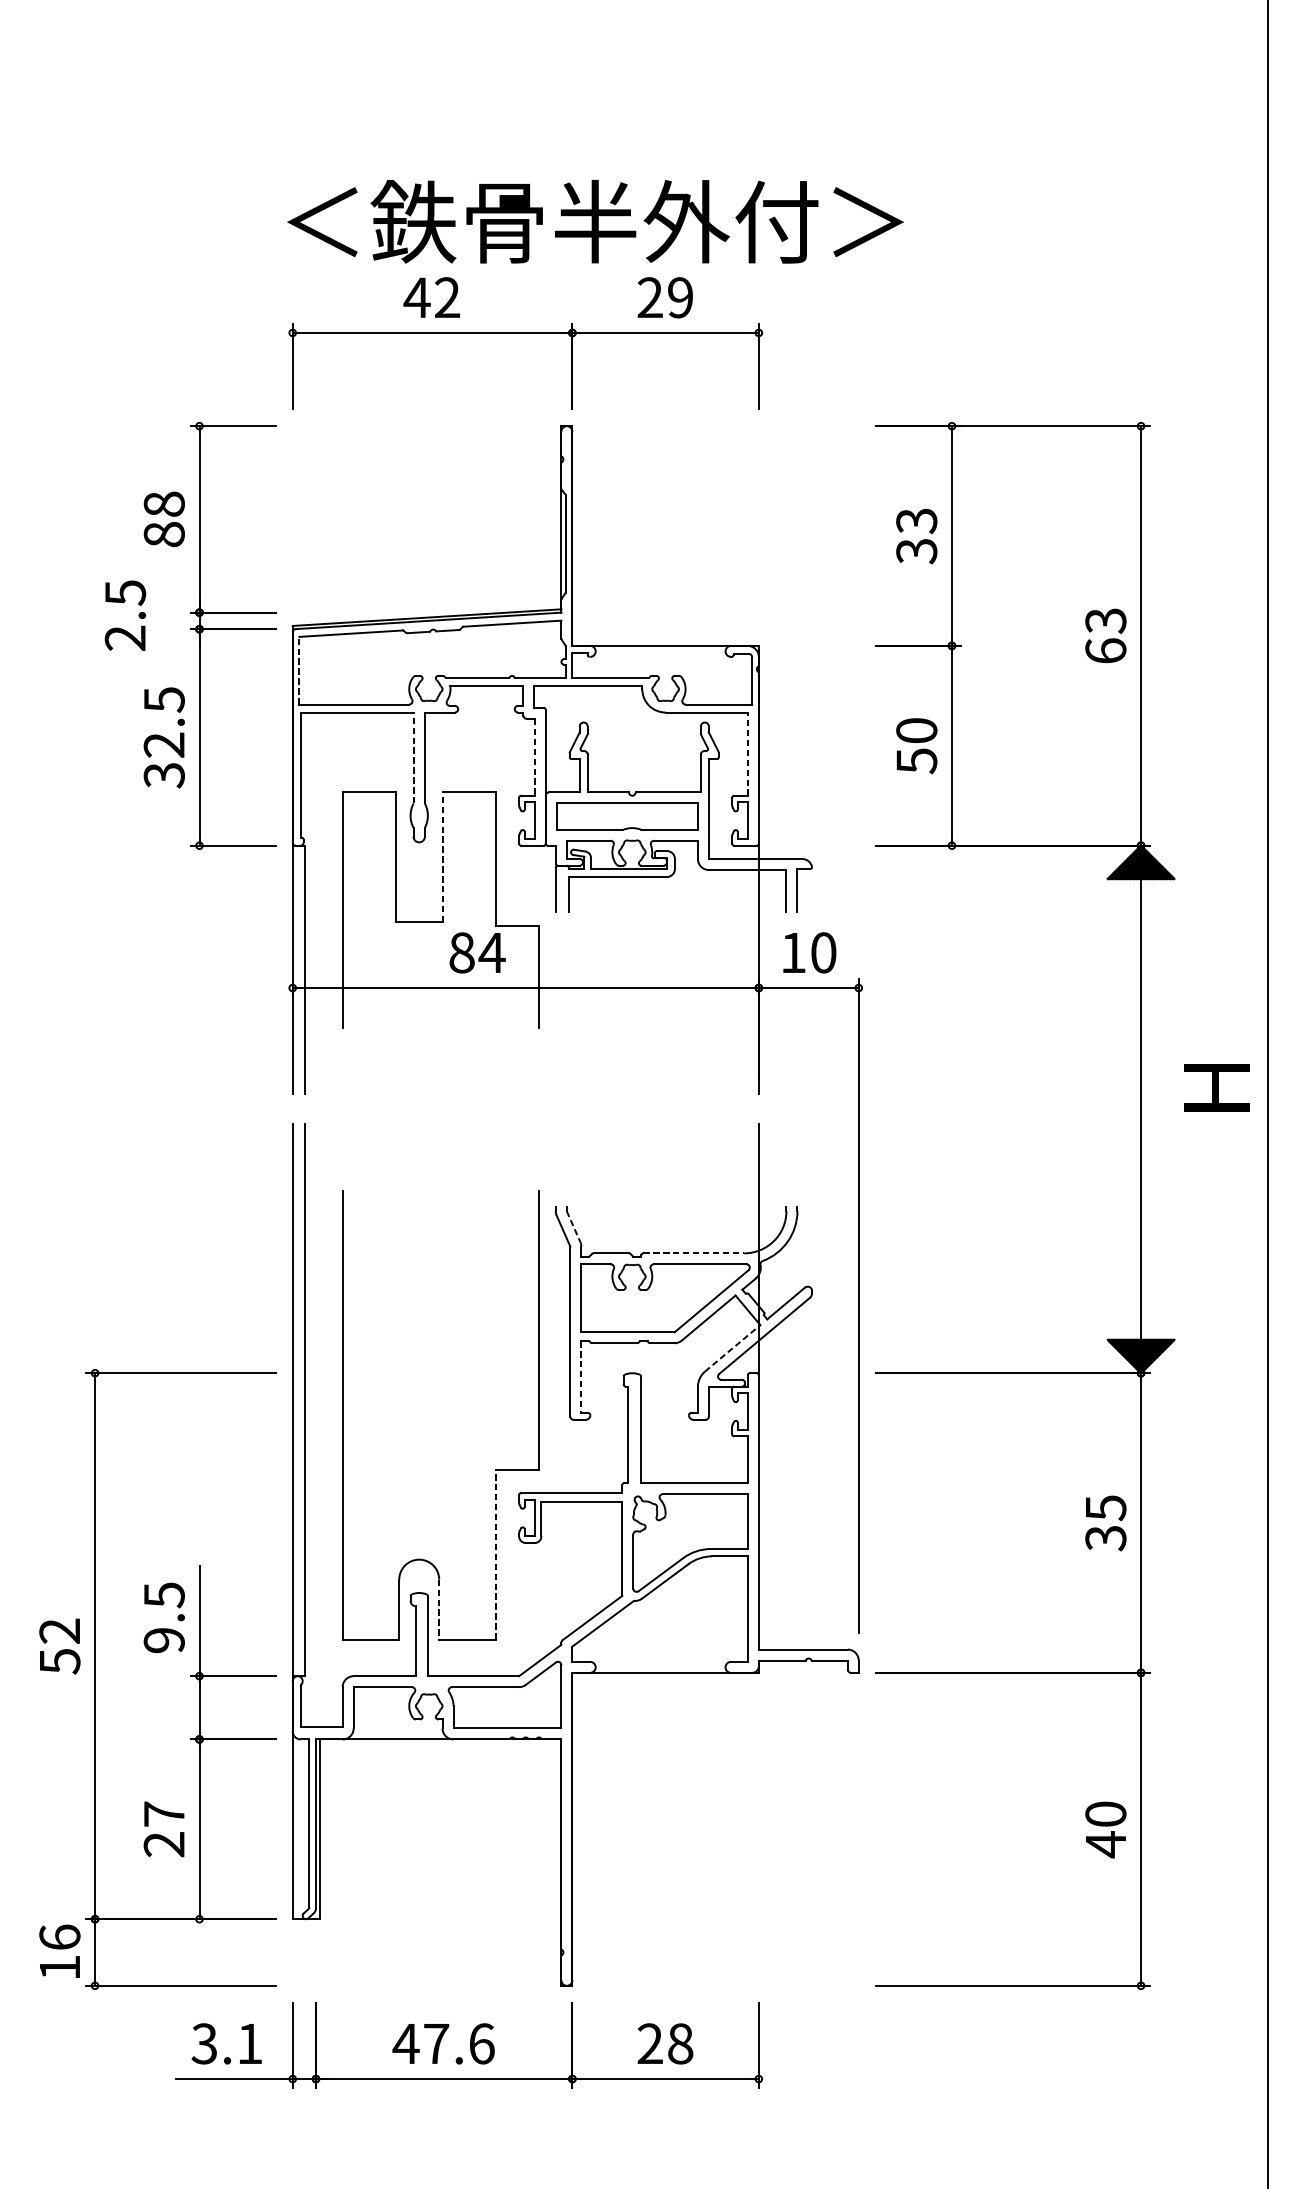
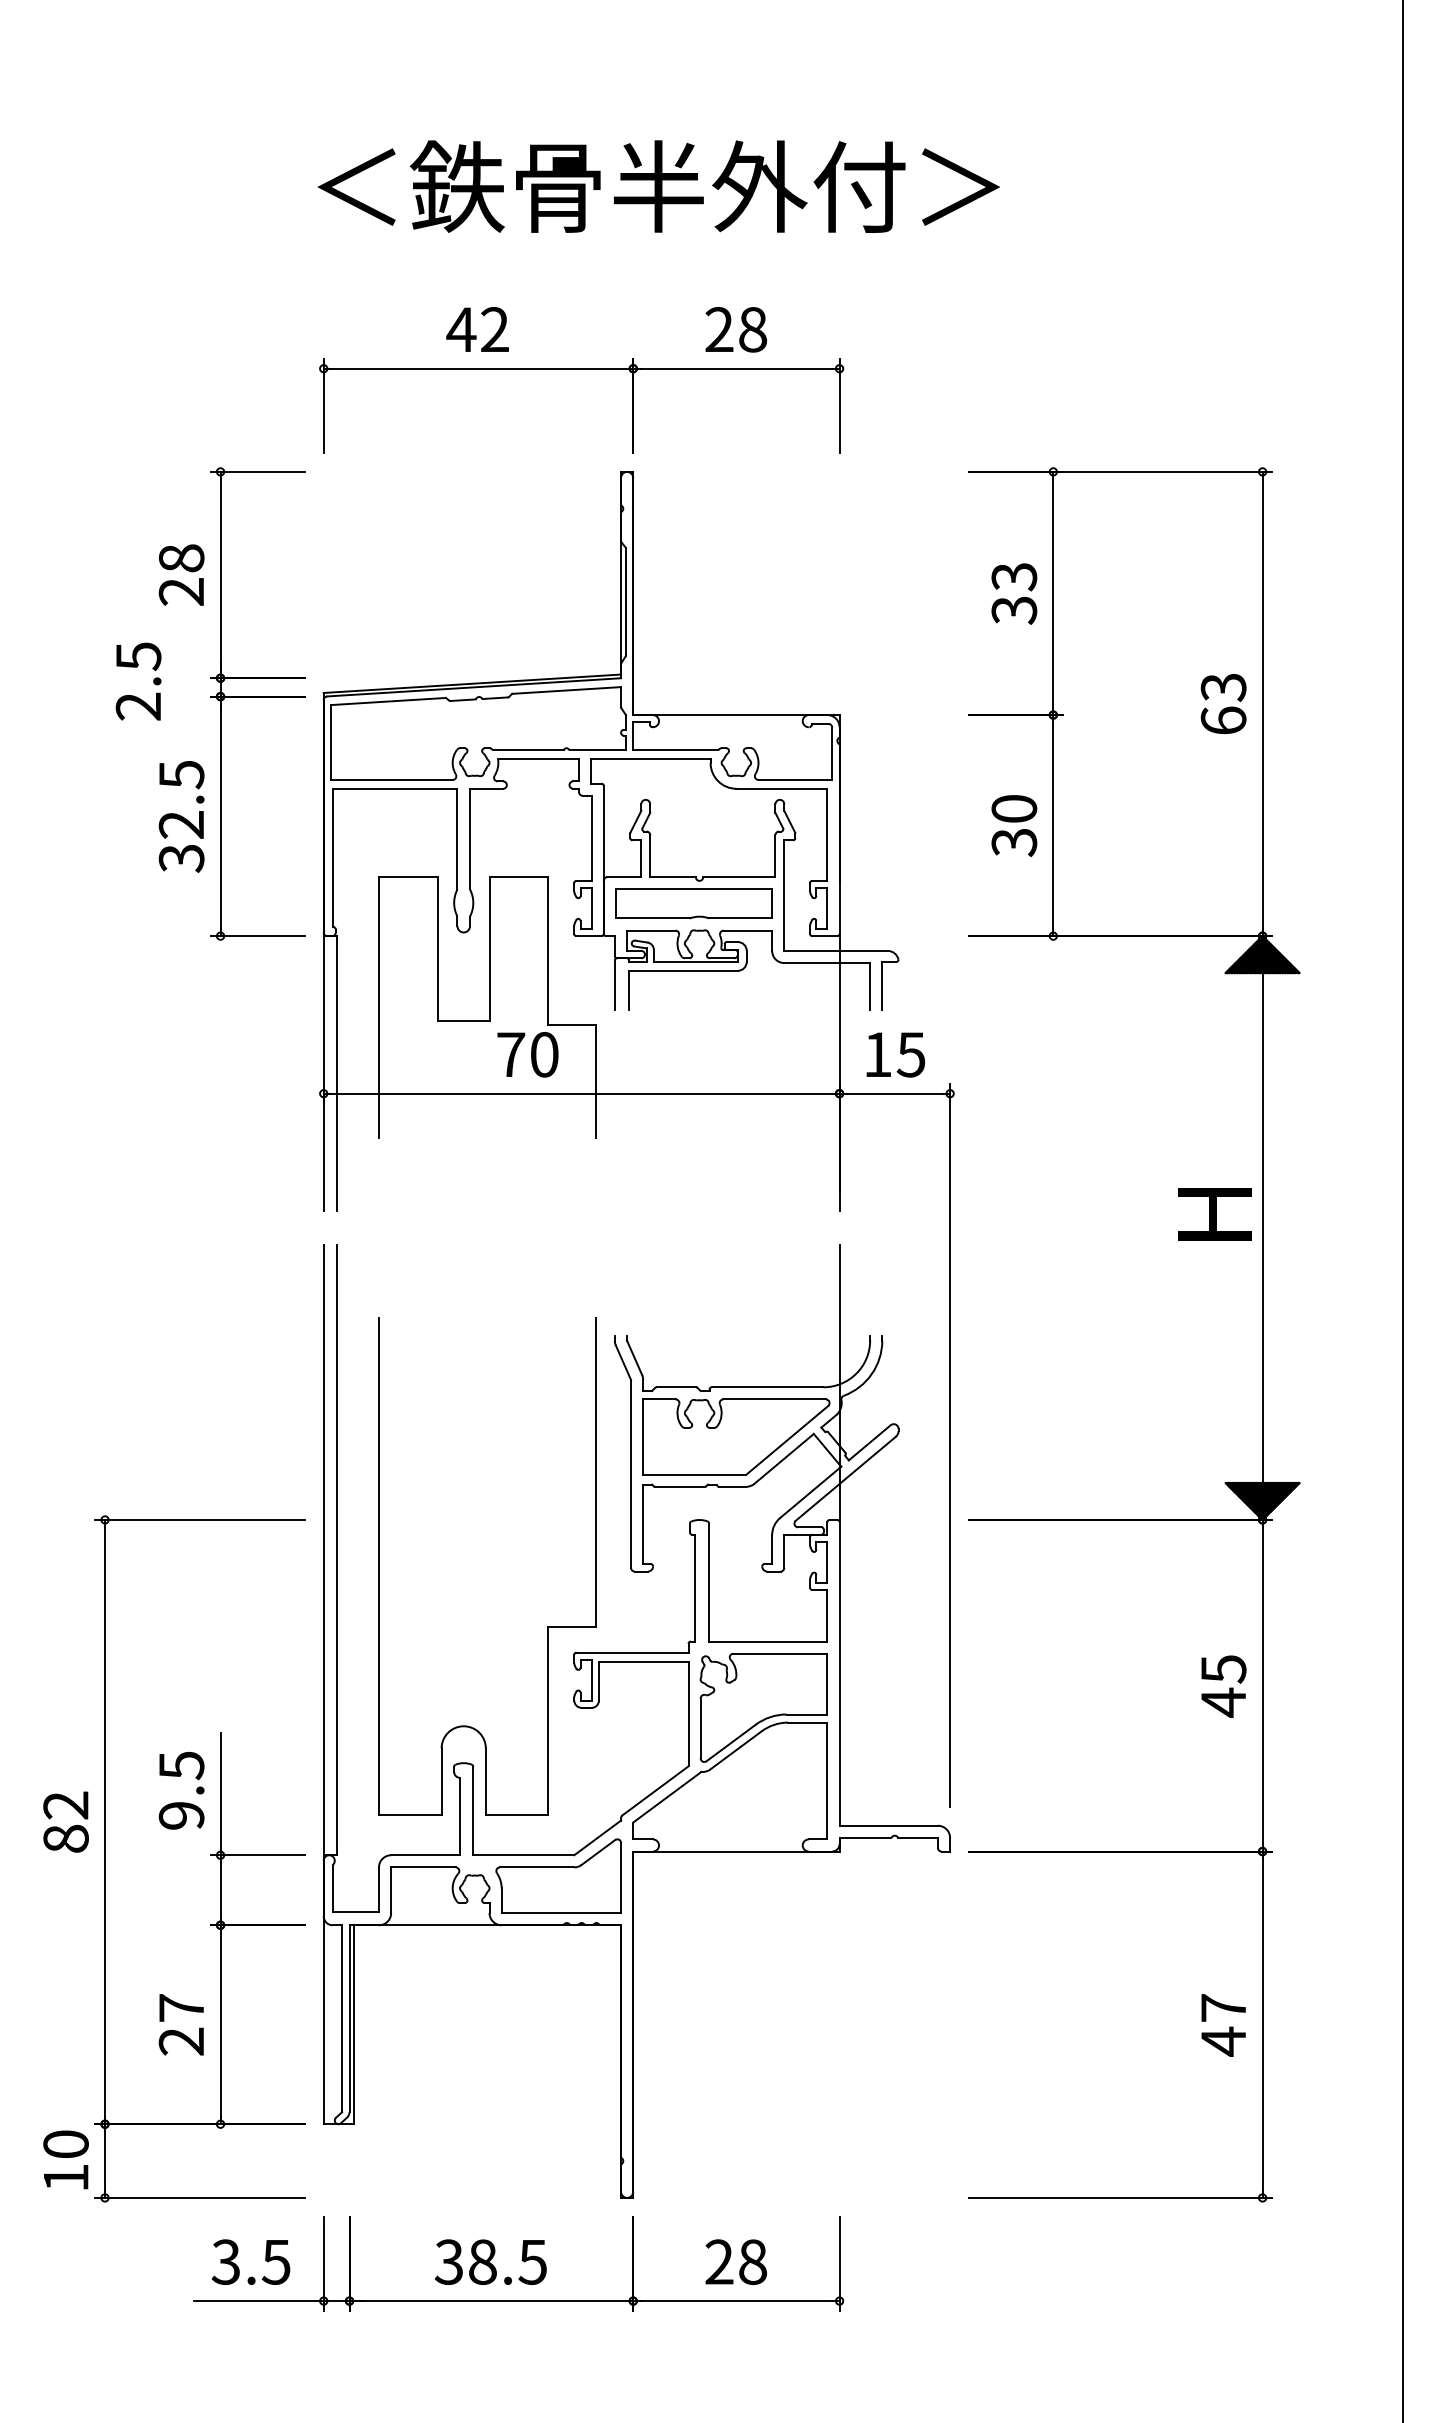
text: (595, 221) -> (658, 186), moved
text: (681, 297) -> (753, 329), 29 -> 28
text: (164, 534) -> (181, 591), 88 -> 28
line: (299, 670) -> (331, 742), dashed -> solid
line: (747, 753) -> (827, 834), dashed -> solid
line: (413, 757) -> (457, 838), dashed -> solid
line: (534, 757) -> (591, 838), dashed -> solid
text: (915, 761) -> (1013, 842), 50 -> 30
line: (442, 857) -> (489, 949), dashed -> solid
text: (477, 952) -> (528, 1054), 84 -> 70
text: (822, 952) -> (910, 1054), 10 -> 15
text: (1216, 1088) -> (1214, 1214), moved
line: (573, 1226) -> (634, 1357), dashed -> solid
line: (693, 1253) -> (767, 1387), dashed -> solid
line: (732, 1348) -> (810, 1492), dashed -> solid
line: (581, 1377) -> (643, 1524), dashed -> solid
text: (1105, 1538) -> (1223, 1702), 35 -> 45
line: (495, 1554) -> (548, 1720), dashed -> solid
line: (438, 1610) -> (485, 1782), dashed -> solid
text: (59, 1661) -> (65, 1838), 52 -> 82
text: (1105, 1813) -> (1223, 2007), 40 -> 47
text: (59, 1936) -> (65, 2143), 16 -> 10
text: (443, 2043) -> (490, 2261), 47.6 -> 38.5
text: (249, 2044) -> (275, 2262), 3.1 -> 3.5

